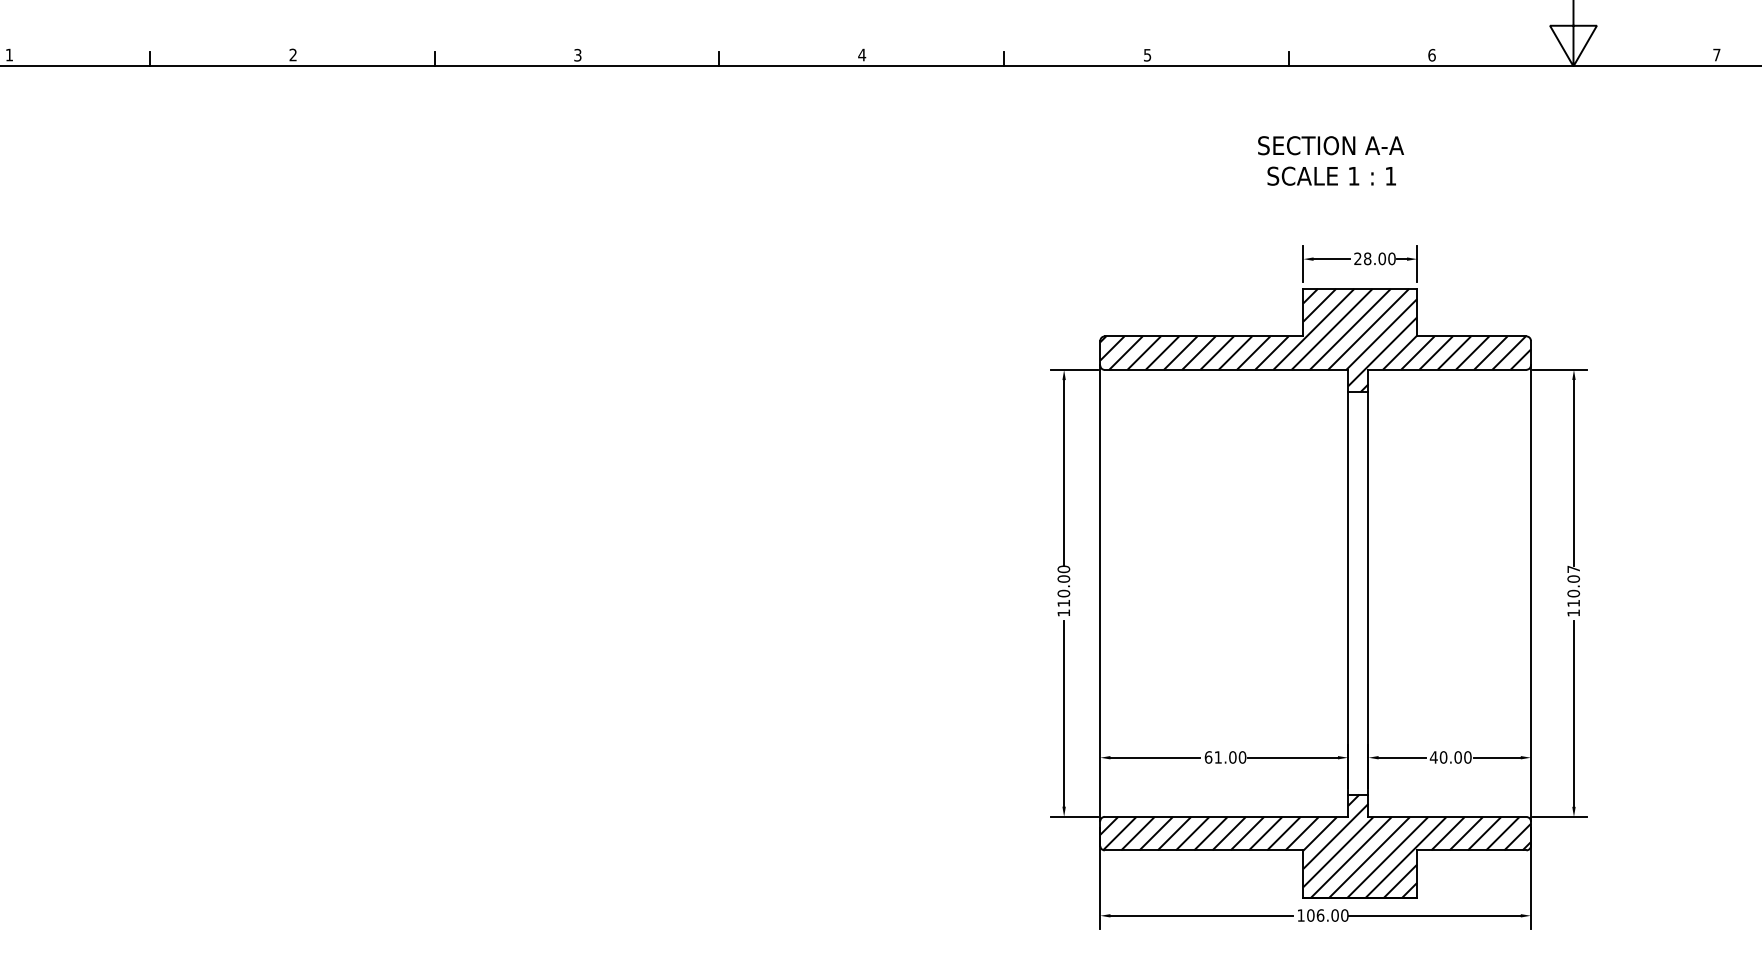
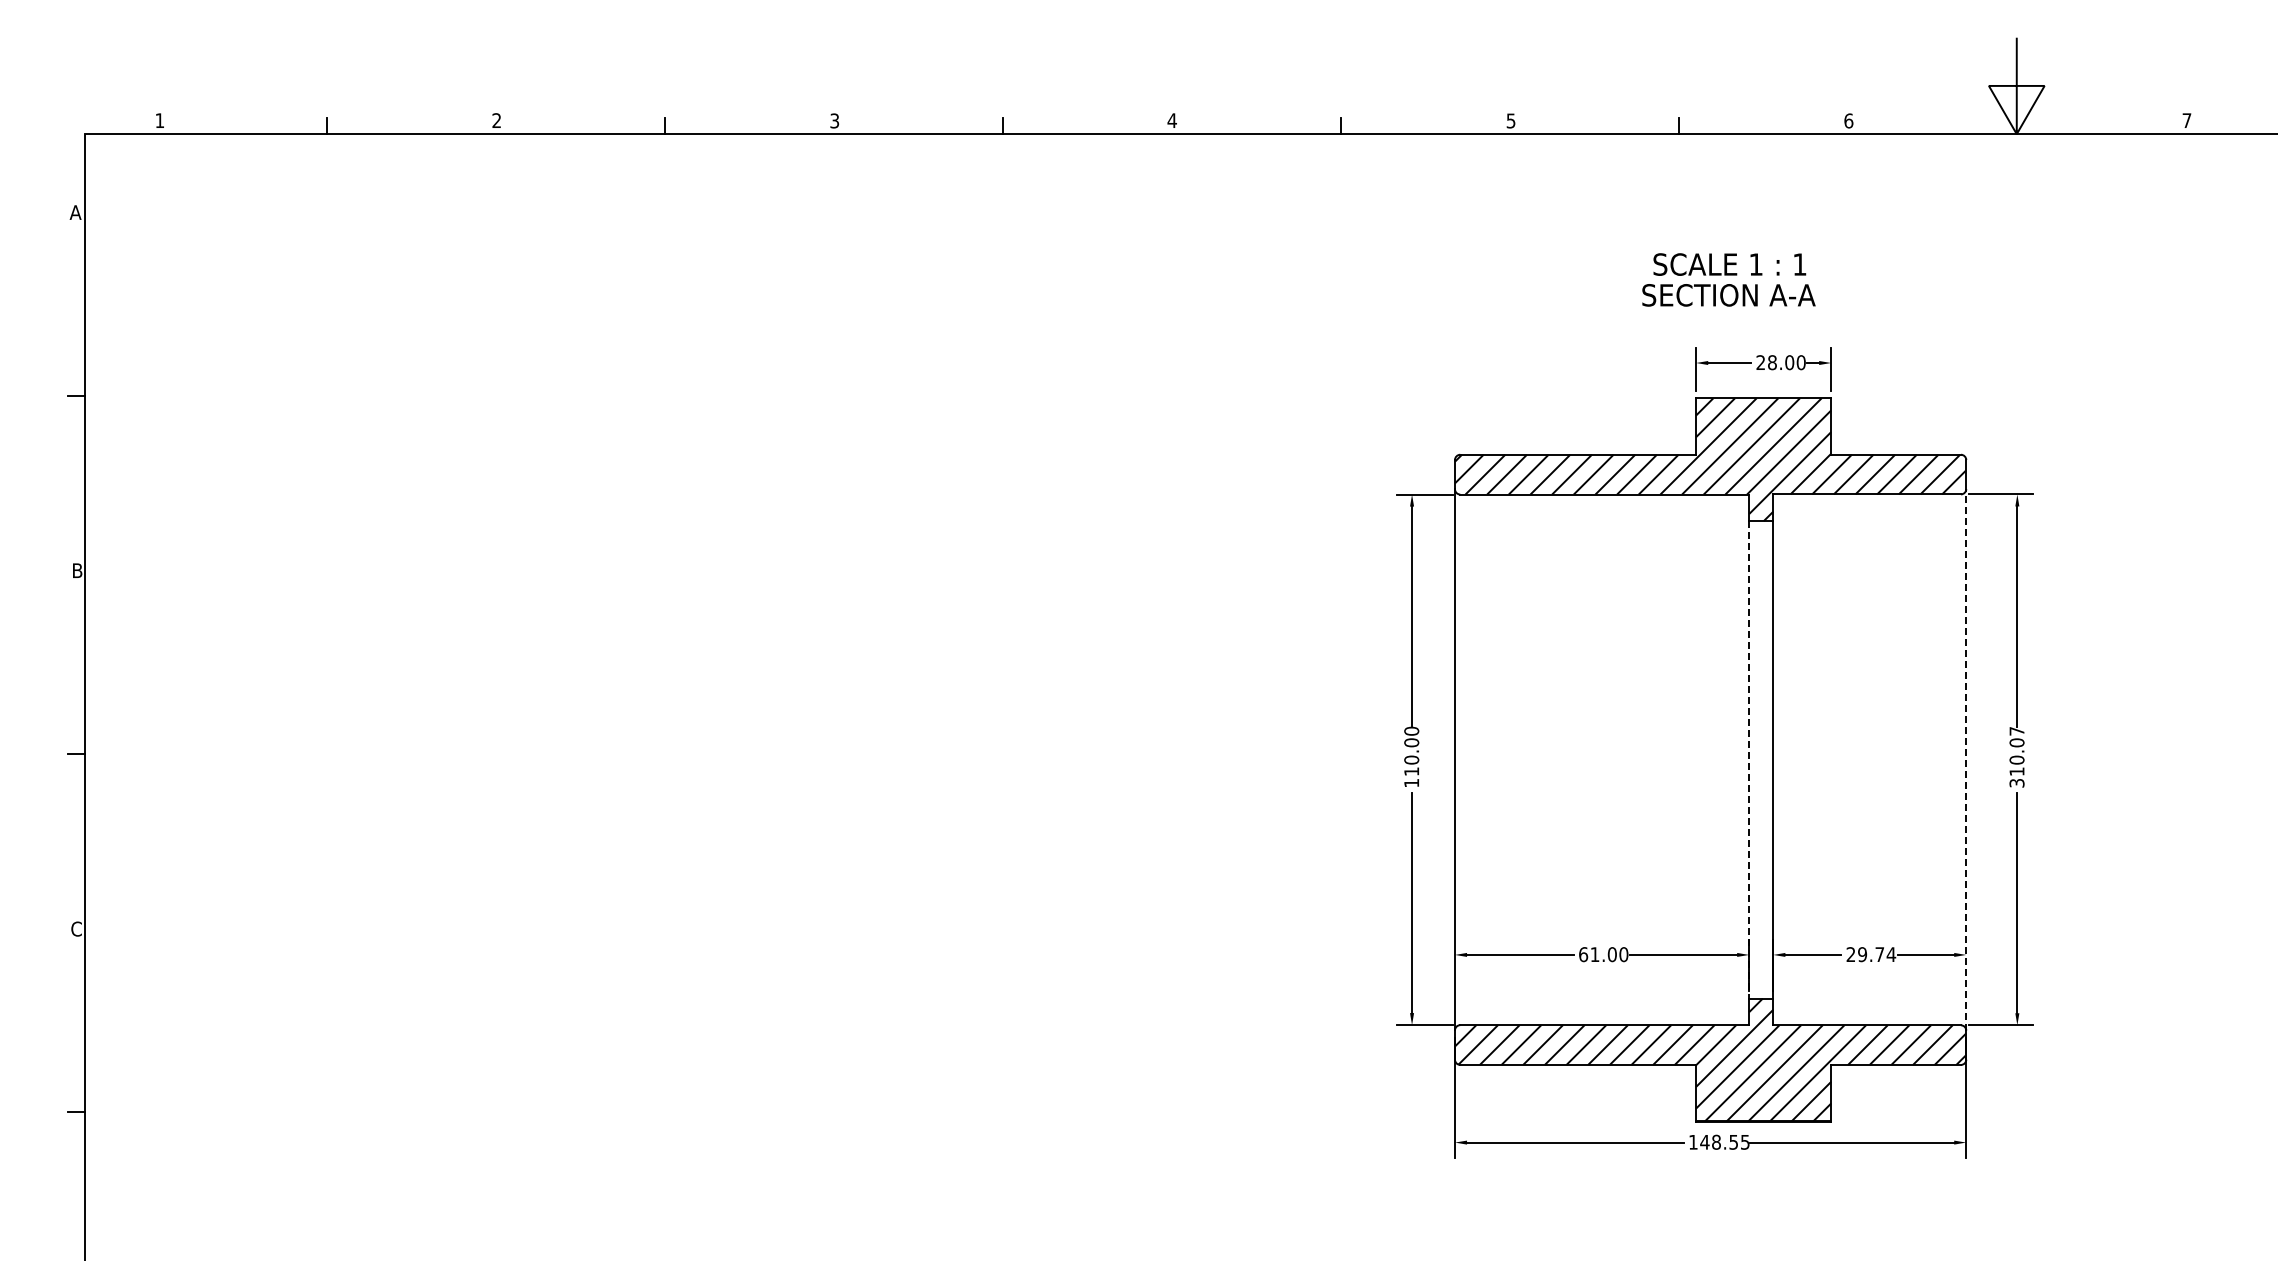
text: (1330, 145) -> (1728, 295), moved
line: (1348, 593) -> (1749, 759), solid -> dashed
line: (1531, 593) -> (1966, 759), solid -> dashed
text: (1573, 613) -> (2016, 783), 110.07 -> 310.07
text: (1451, 757) -> (1871, 954), 40.00 -> 29.74
text: (1327, 914) -> (1724, 1141), 106.00 -> 148.55

